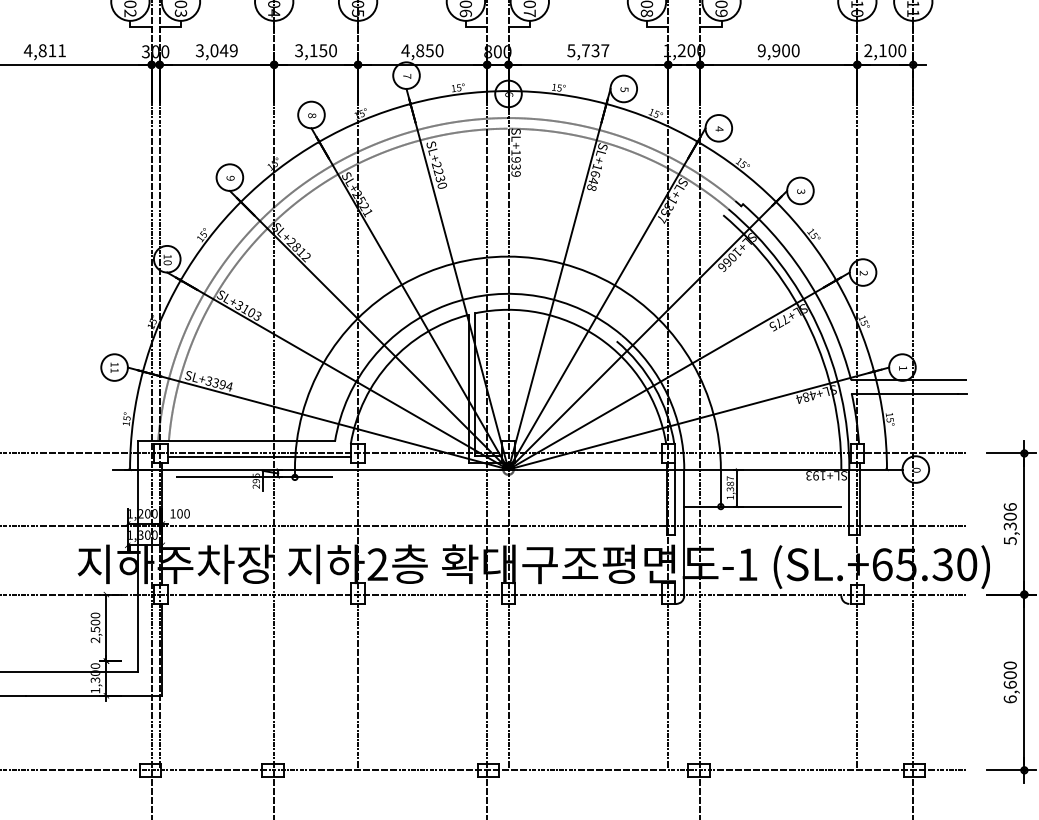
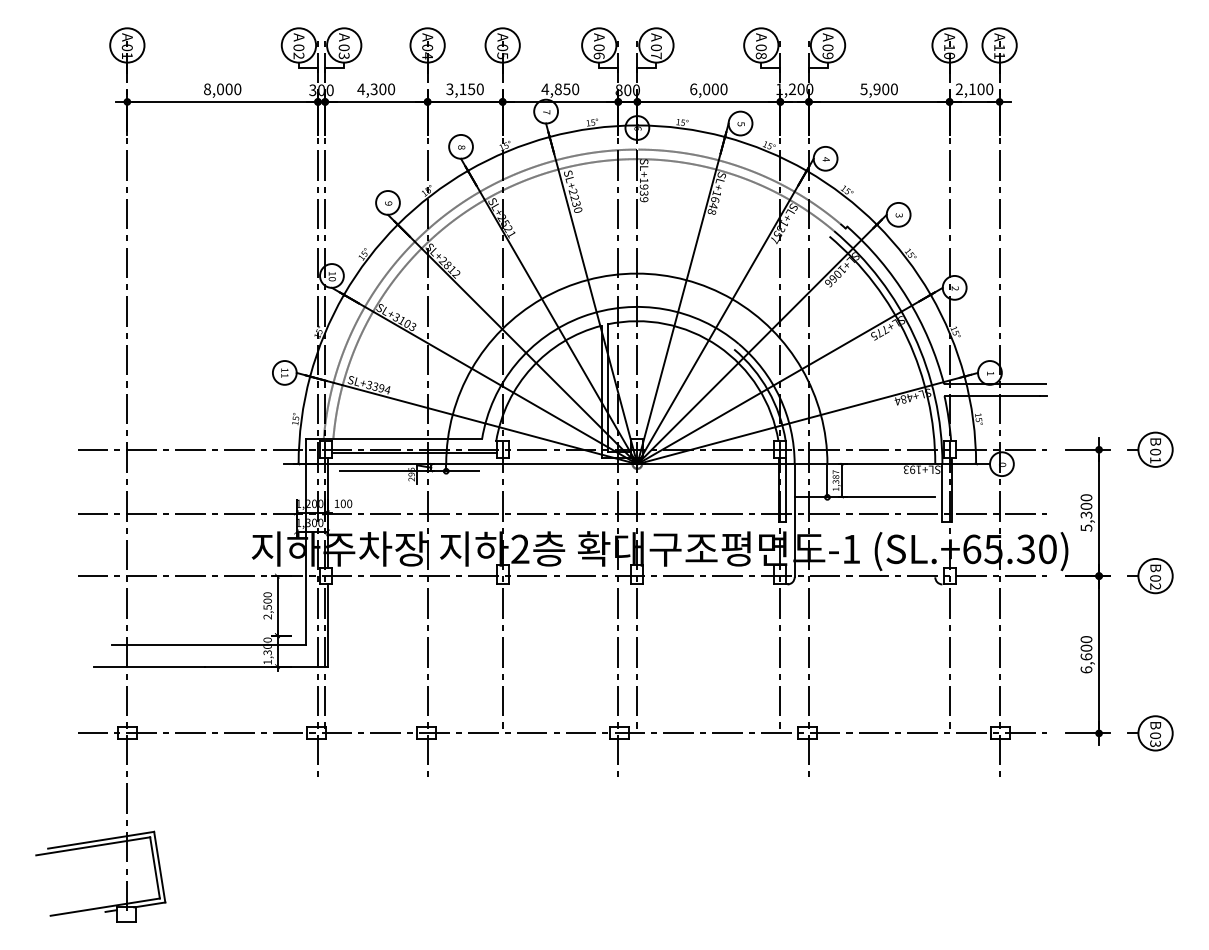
text: (44, 50) -> (222, 89), 4,811 -> 8,000
text: (215, 50) -> (375, 89), 3,049 -> 4,300
text: (587, 50) -> (708, 89), 5,737 -> 6,000
text: (761, 50) -> (863, 89), 9,900 -> 5,900
text: (1010, 506) -> (1086, 497), 5,306 -> 5,300

